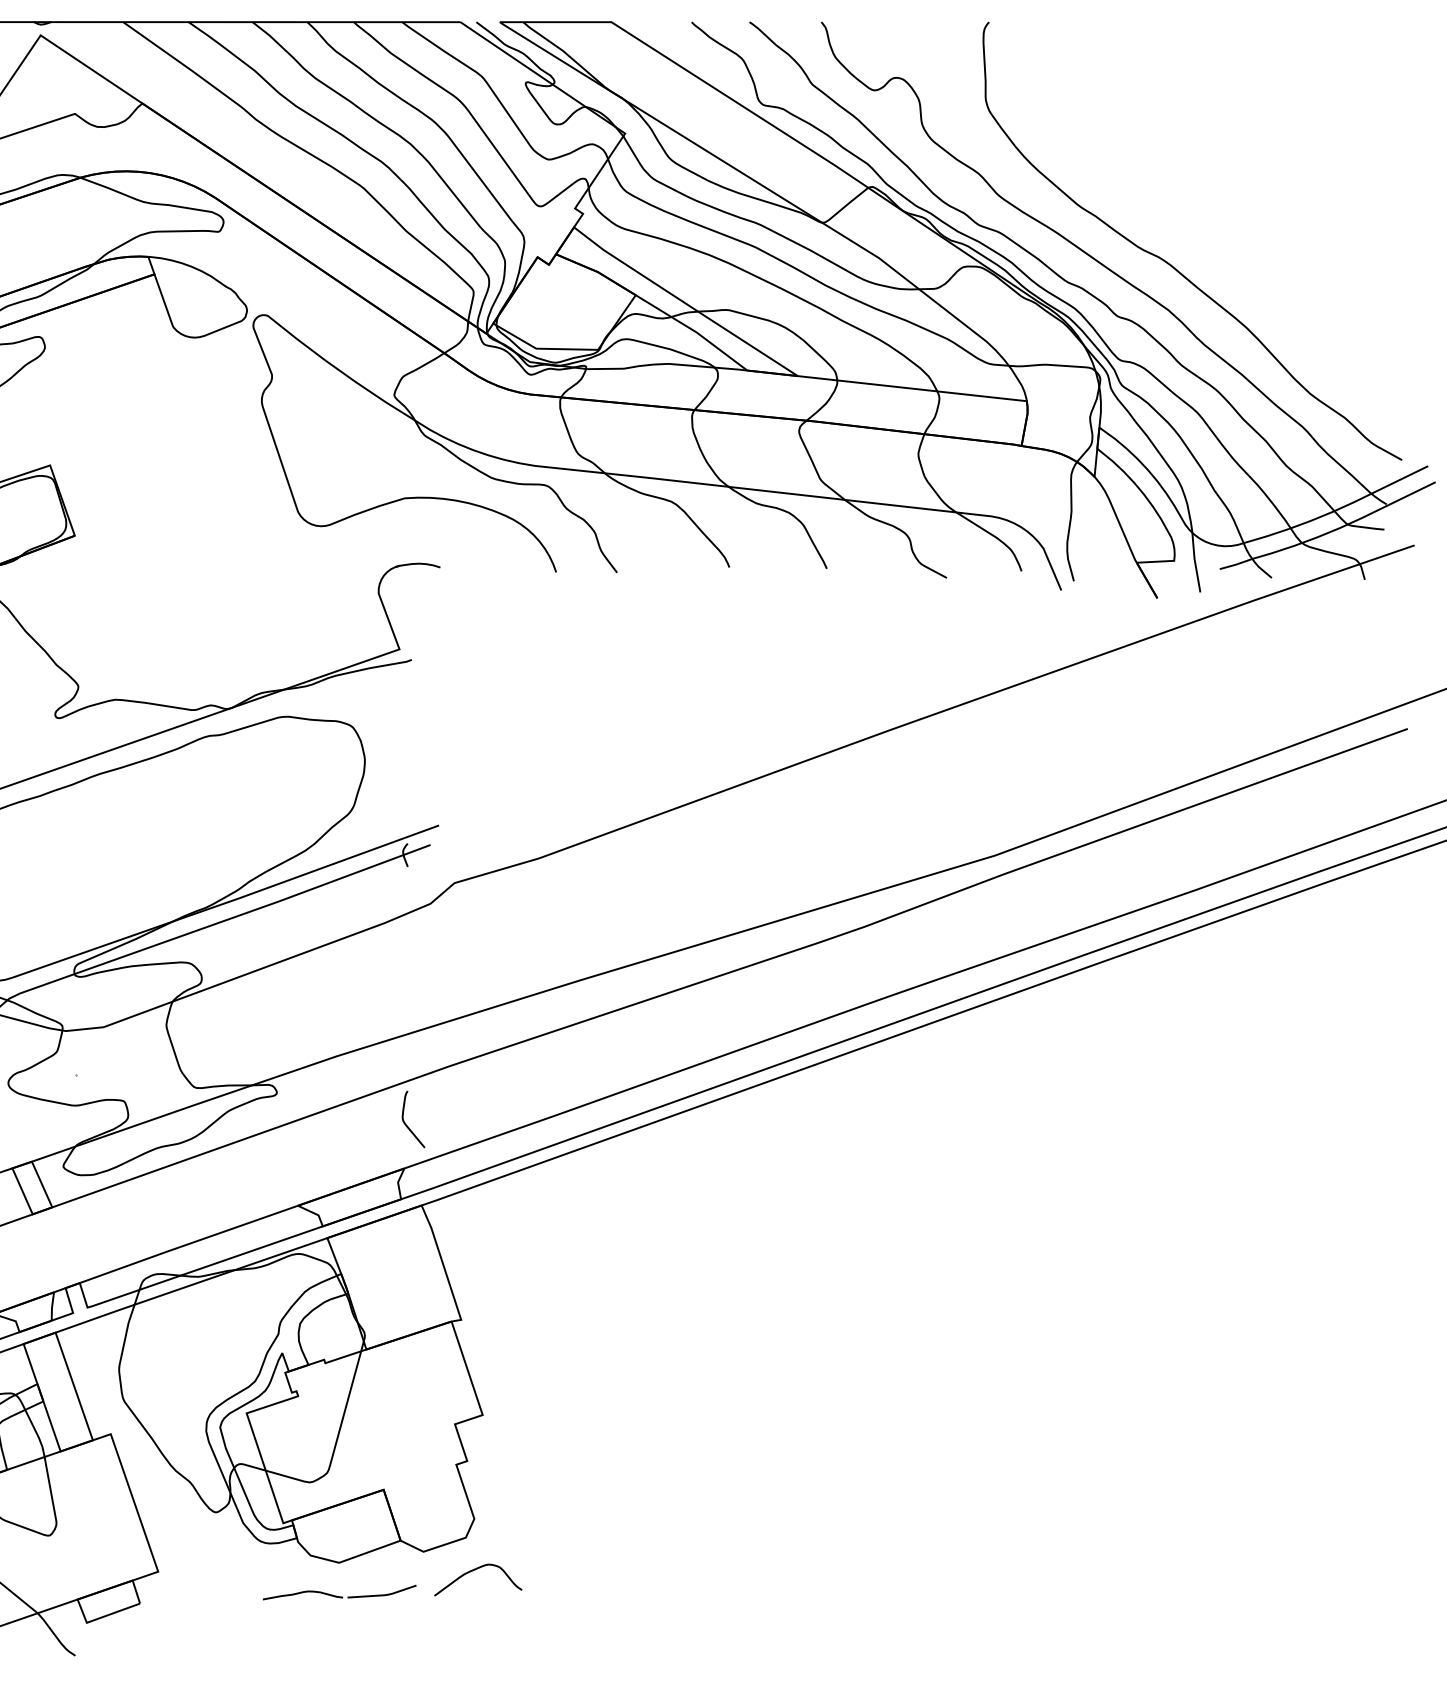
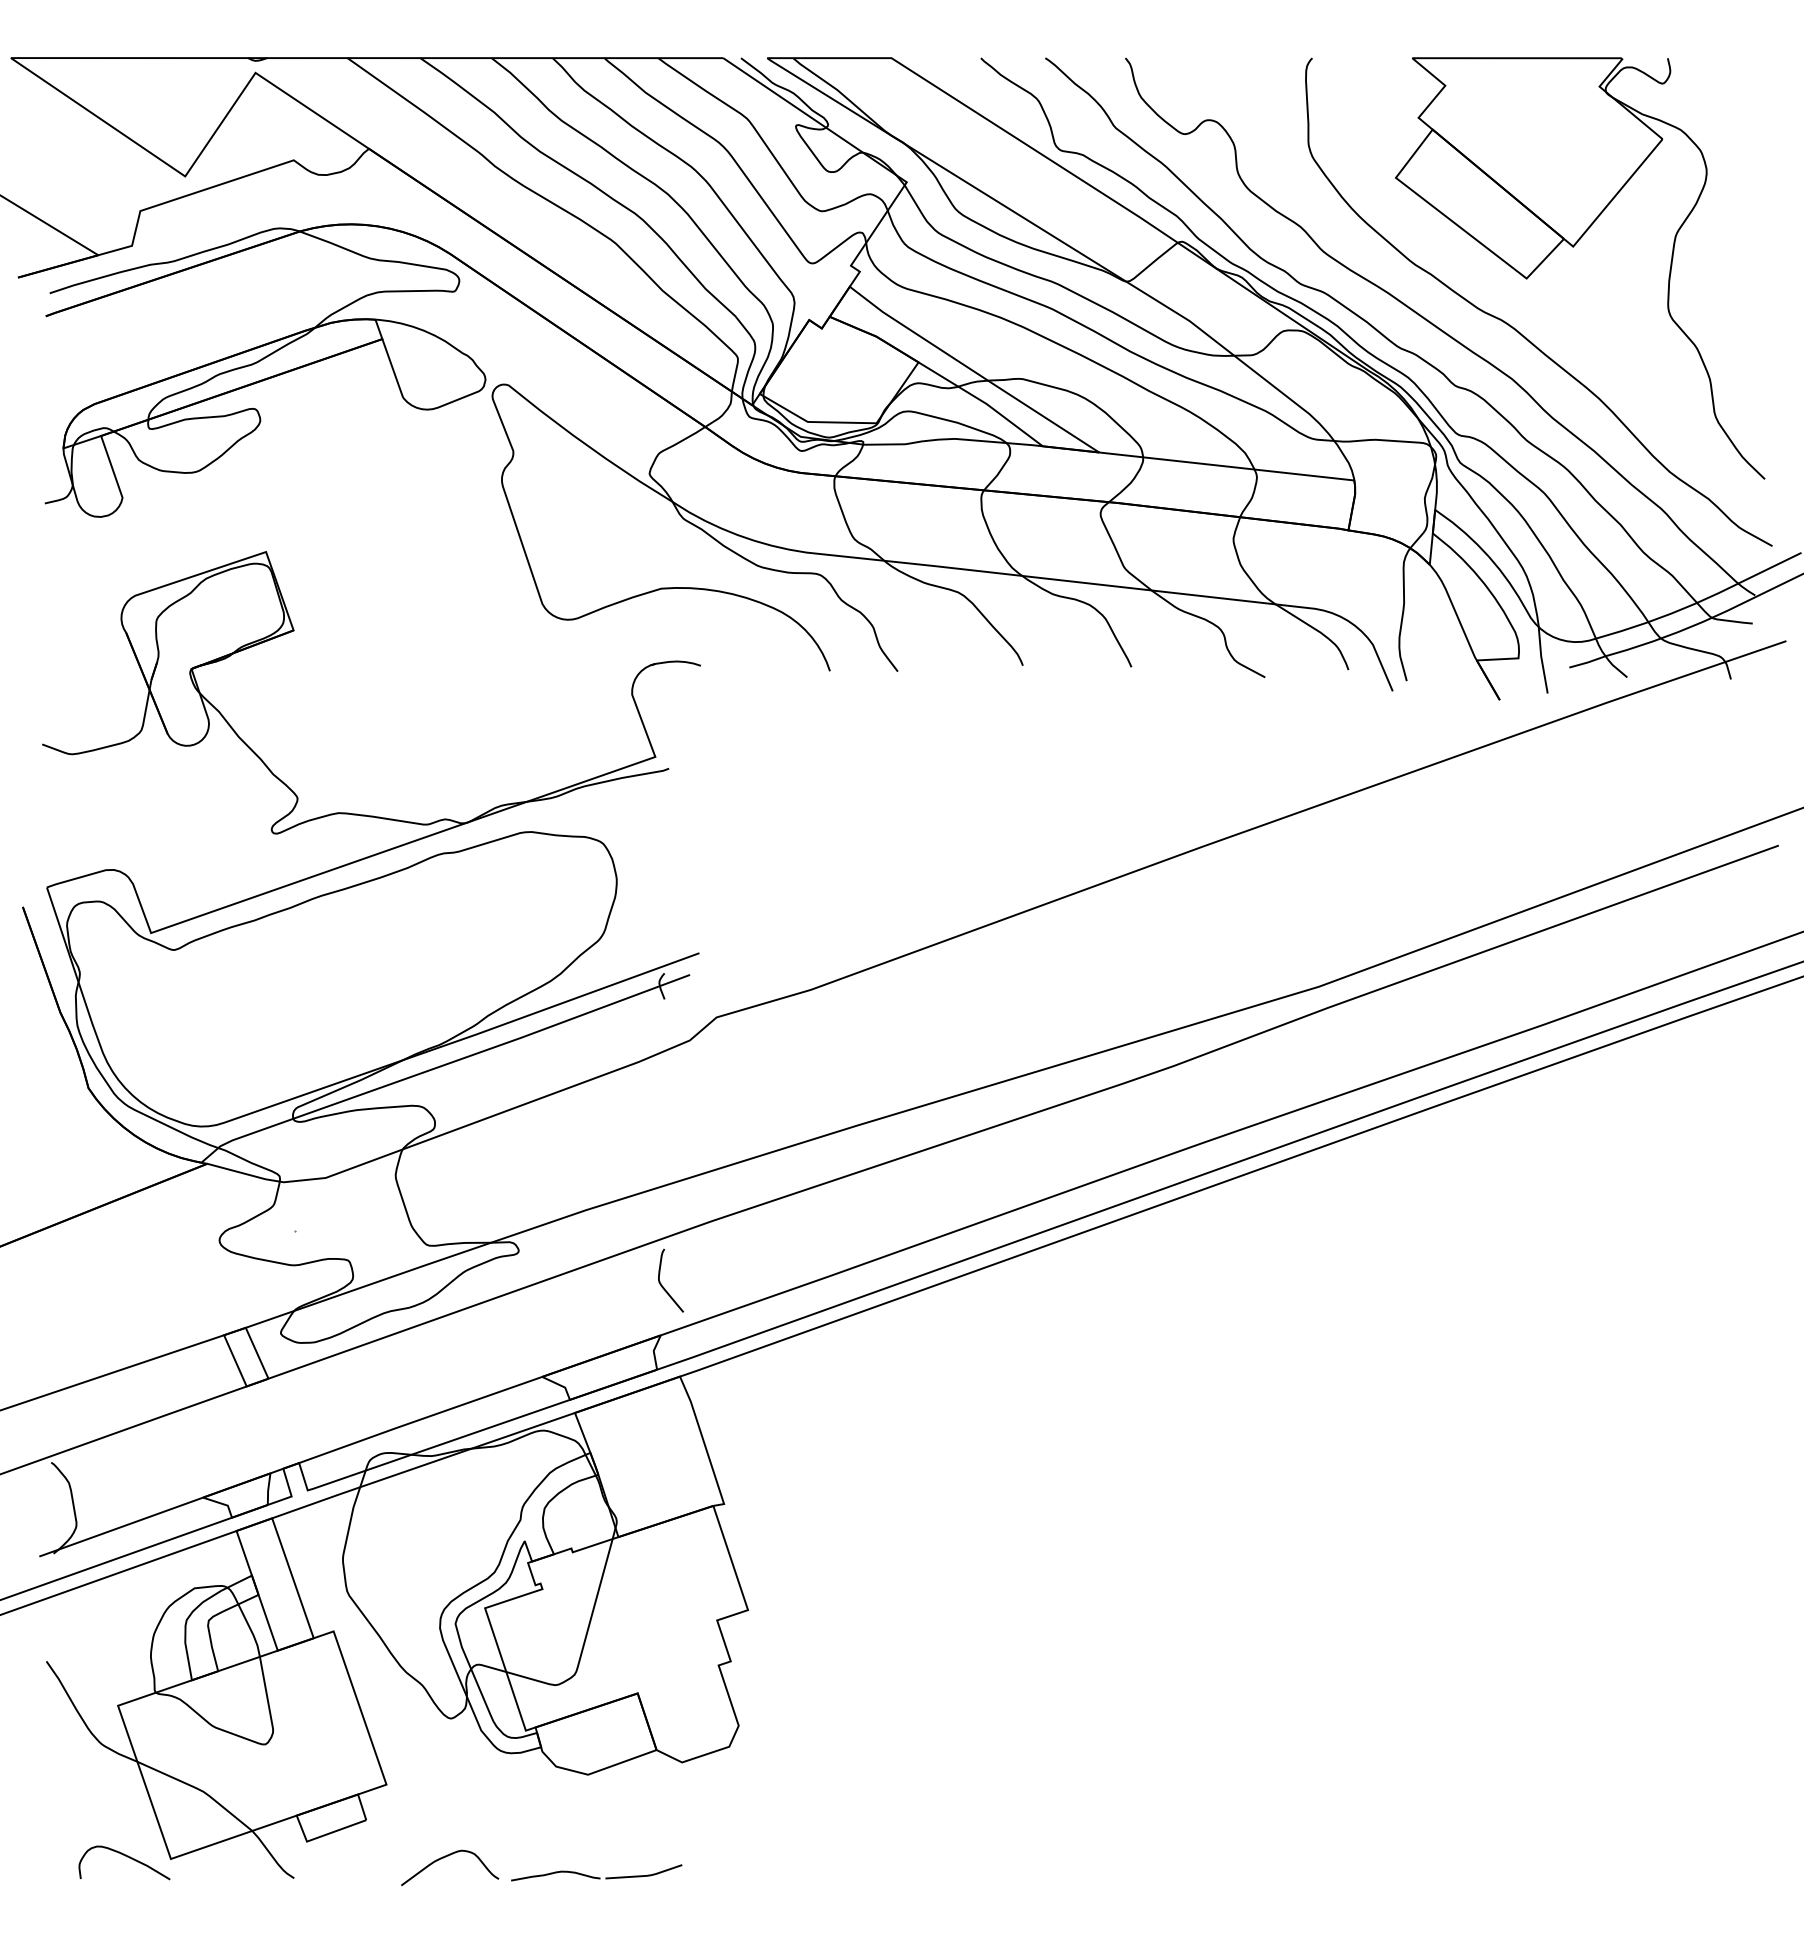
part: (1223, 192) -> (1573, 247), added
curve: (475, 1570) -> (446, 1857), moved
part: (339, 1592) -> (596, 1872), moved

